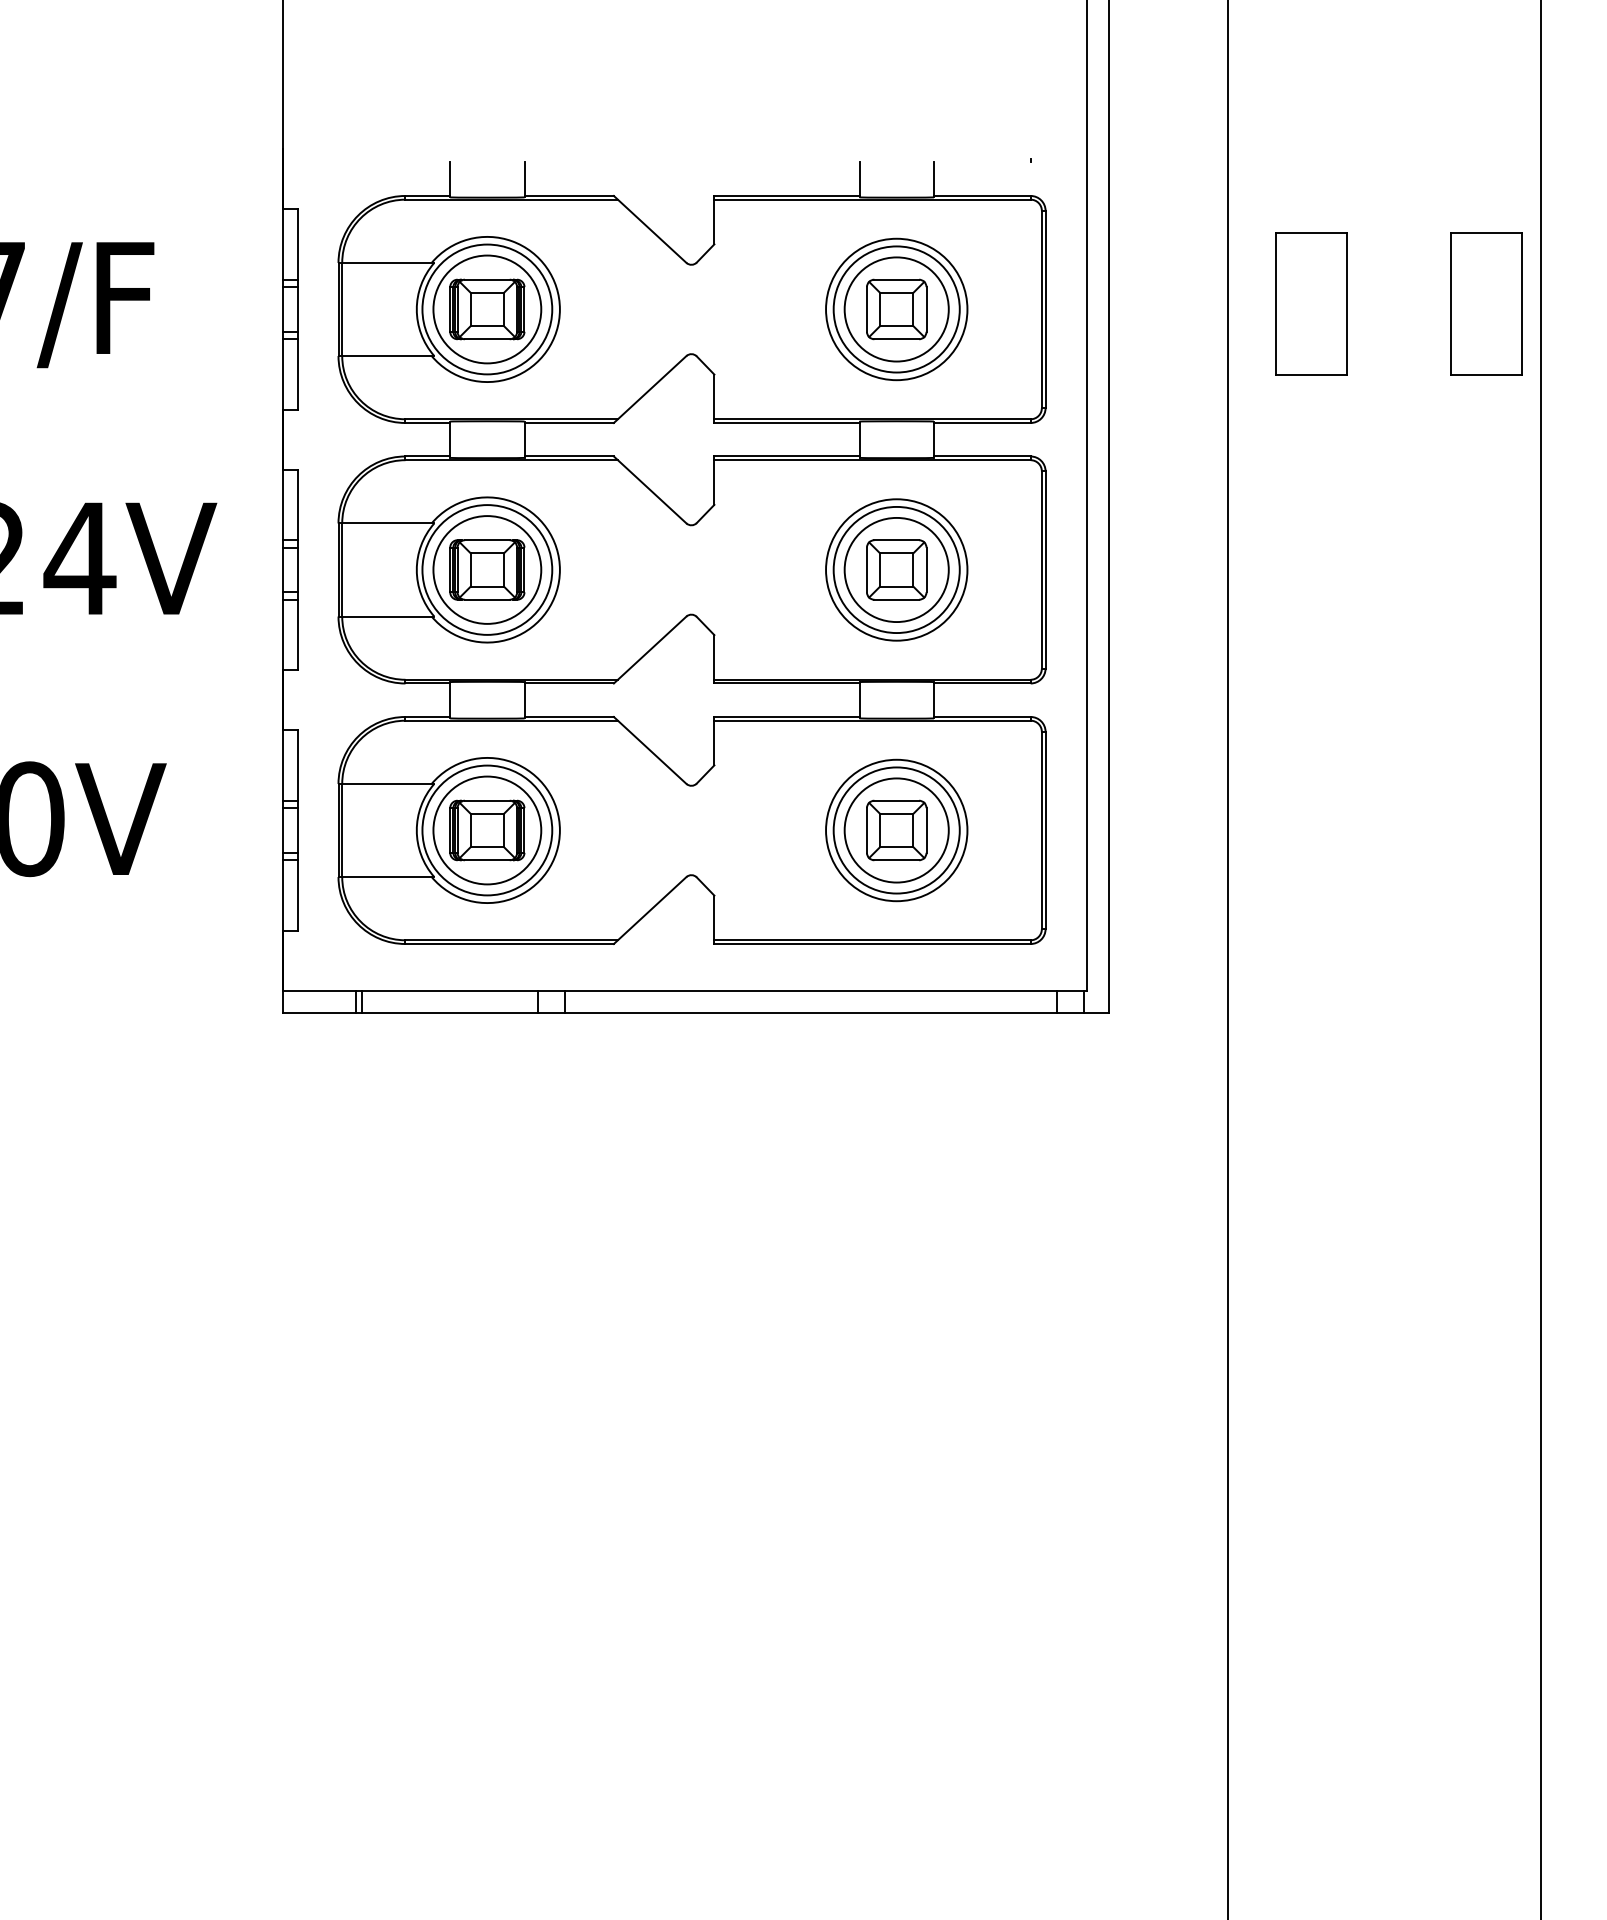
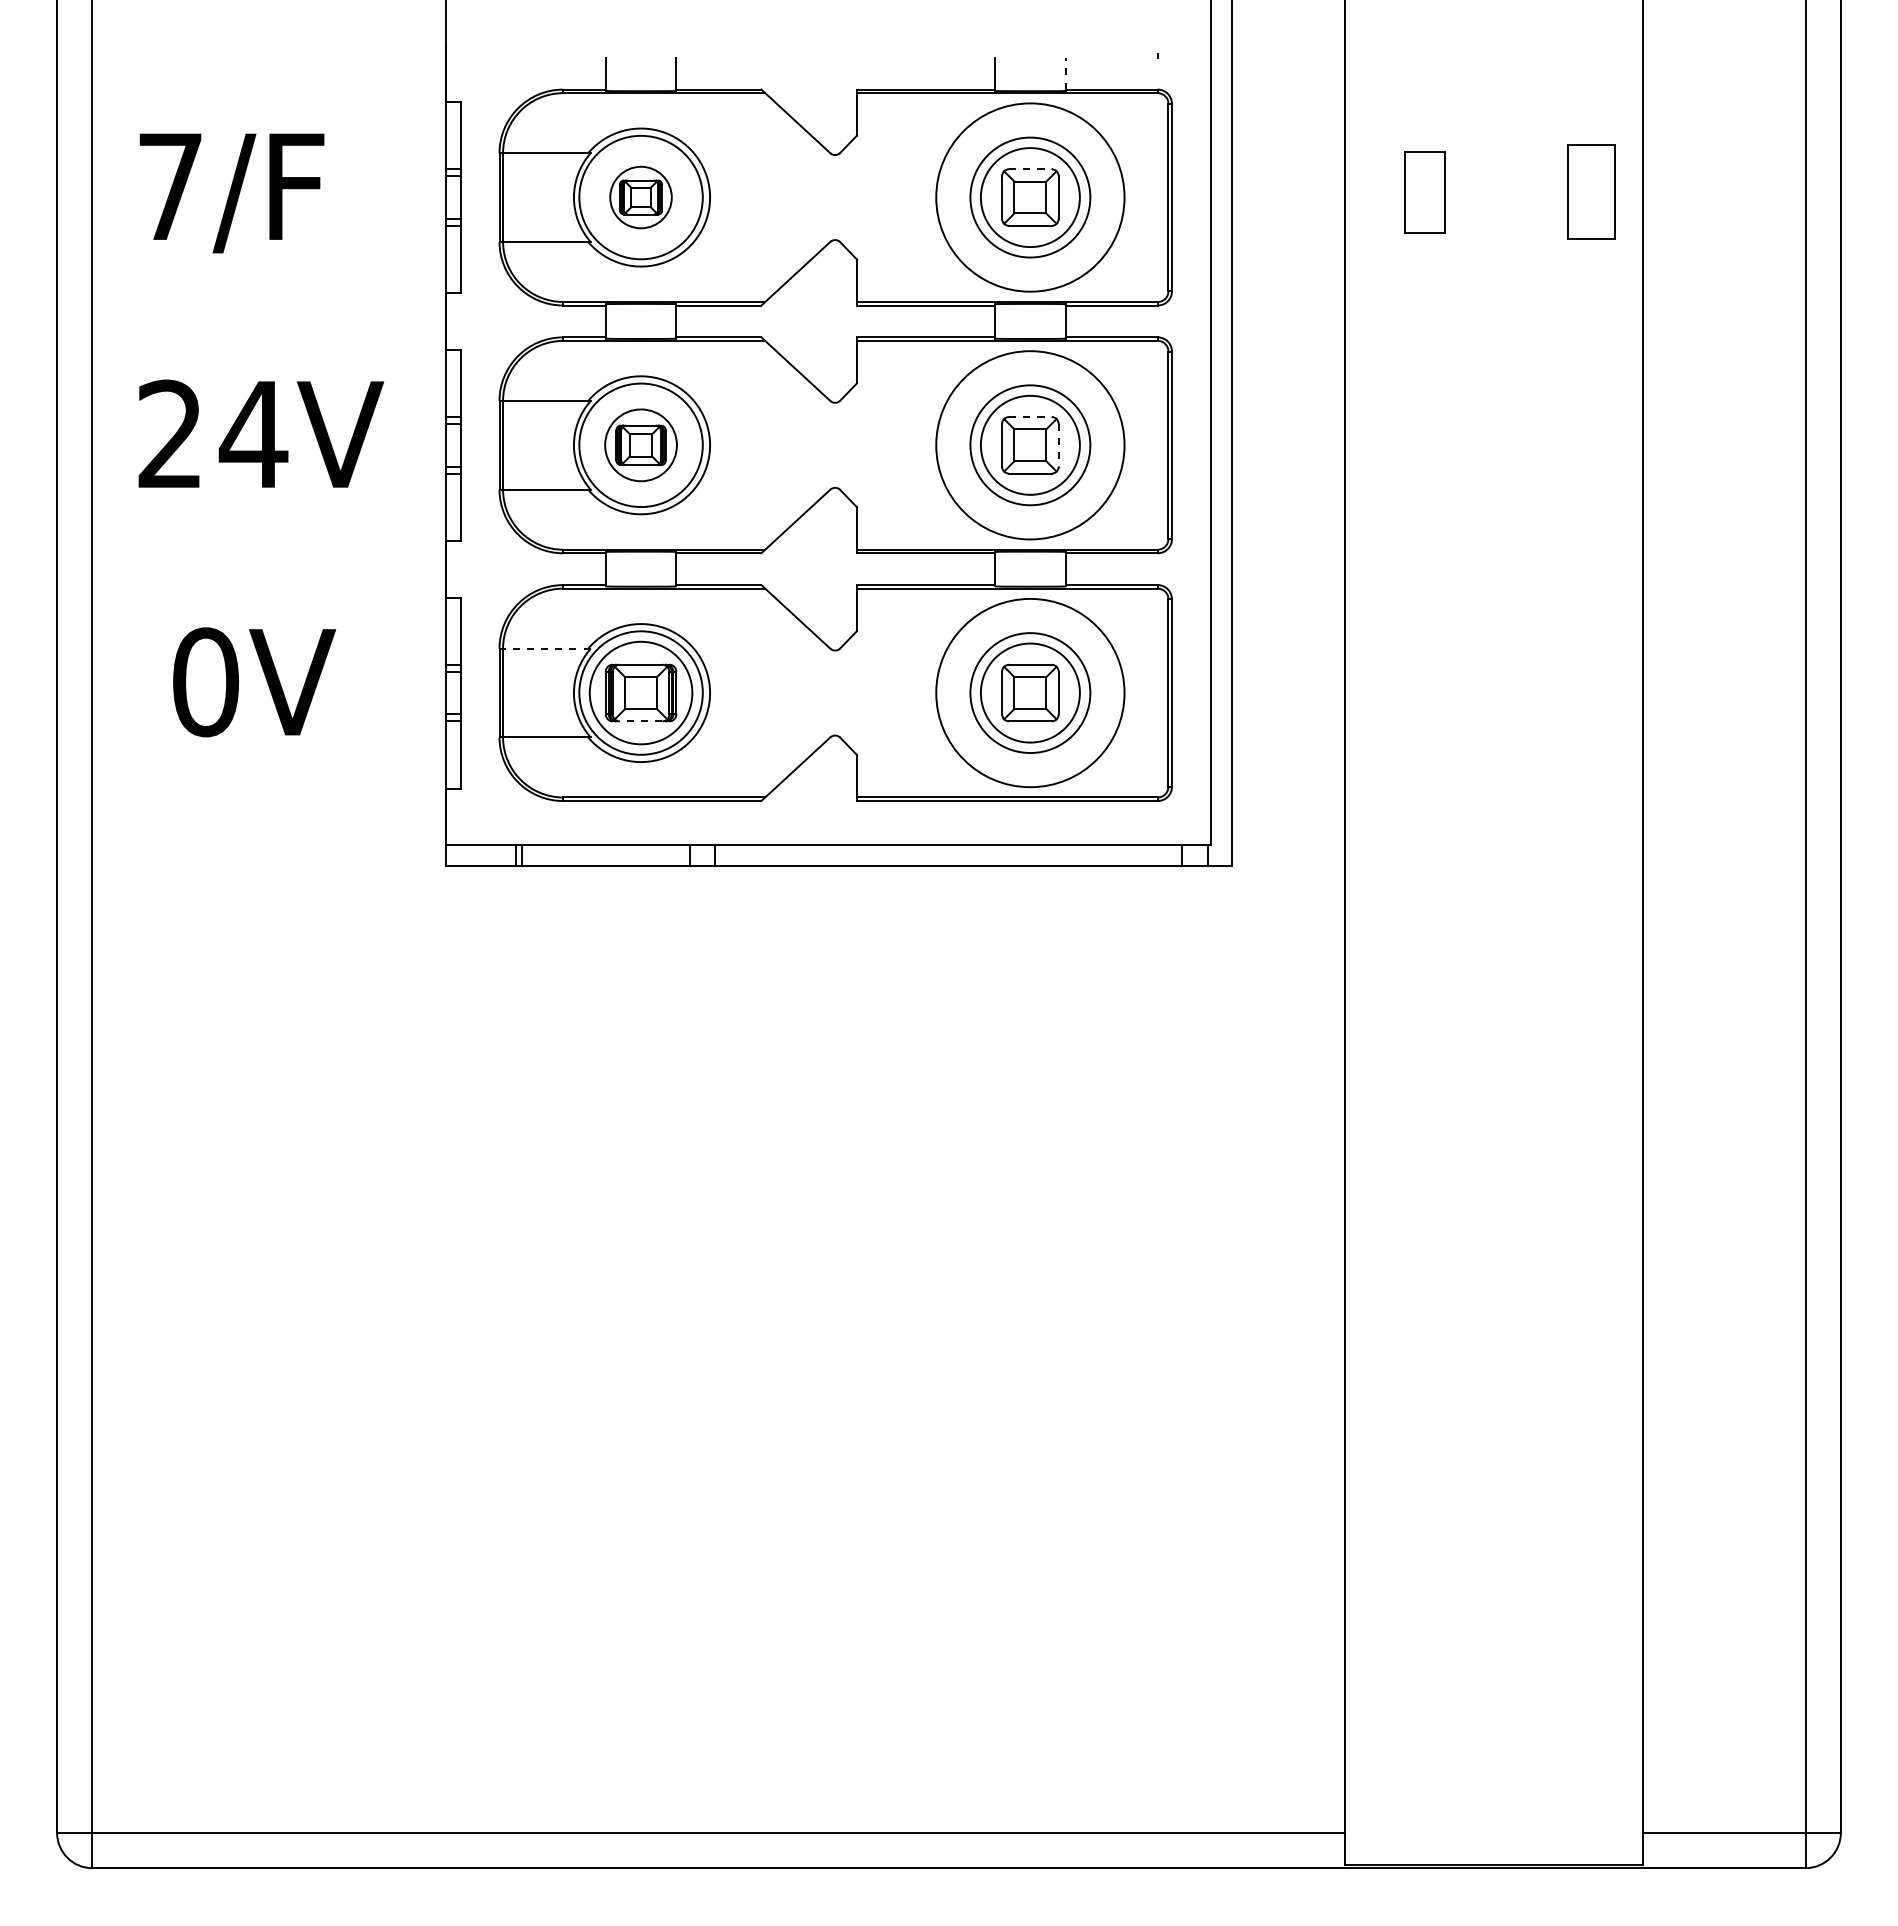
line: (933, 179) -> (1065, 73), solid -> dashed
line: (896, 279) -> (1030, 169), solid -> dashed
part: (1311, 304) -> (1424, 192), size x0.6
part: (1486, 304) -> (1591, 192), size x0.7
part: (486, 309) -> (640, 197), size x0.6
circle: (896, 309) -> (1030, 197), size x1.4
line: (896, 540) -> (1030, 417), solid -> dashed
part: (486, 570) -> (640, 445), size x0.7
circle: (896, 570) -> (1030, 445), size x1.4
line: (926, 570) -> (1058, 445), solid -> dashed
line: (387, 783) -> (546, 648), solid -> dashed
circle: (896, 829) -> (1030, 692), size x1.4
line: (486, 860) -> (640, 721), solid -> dashed

